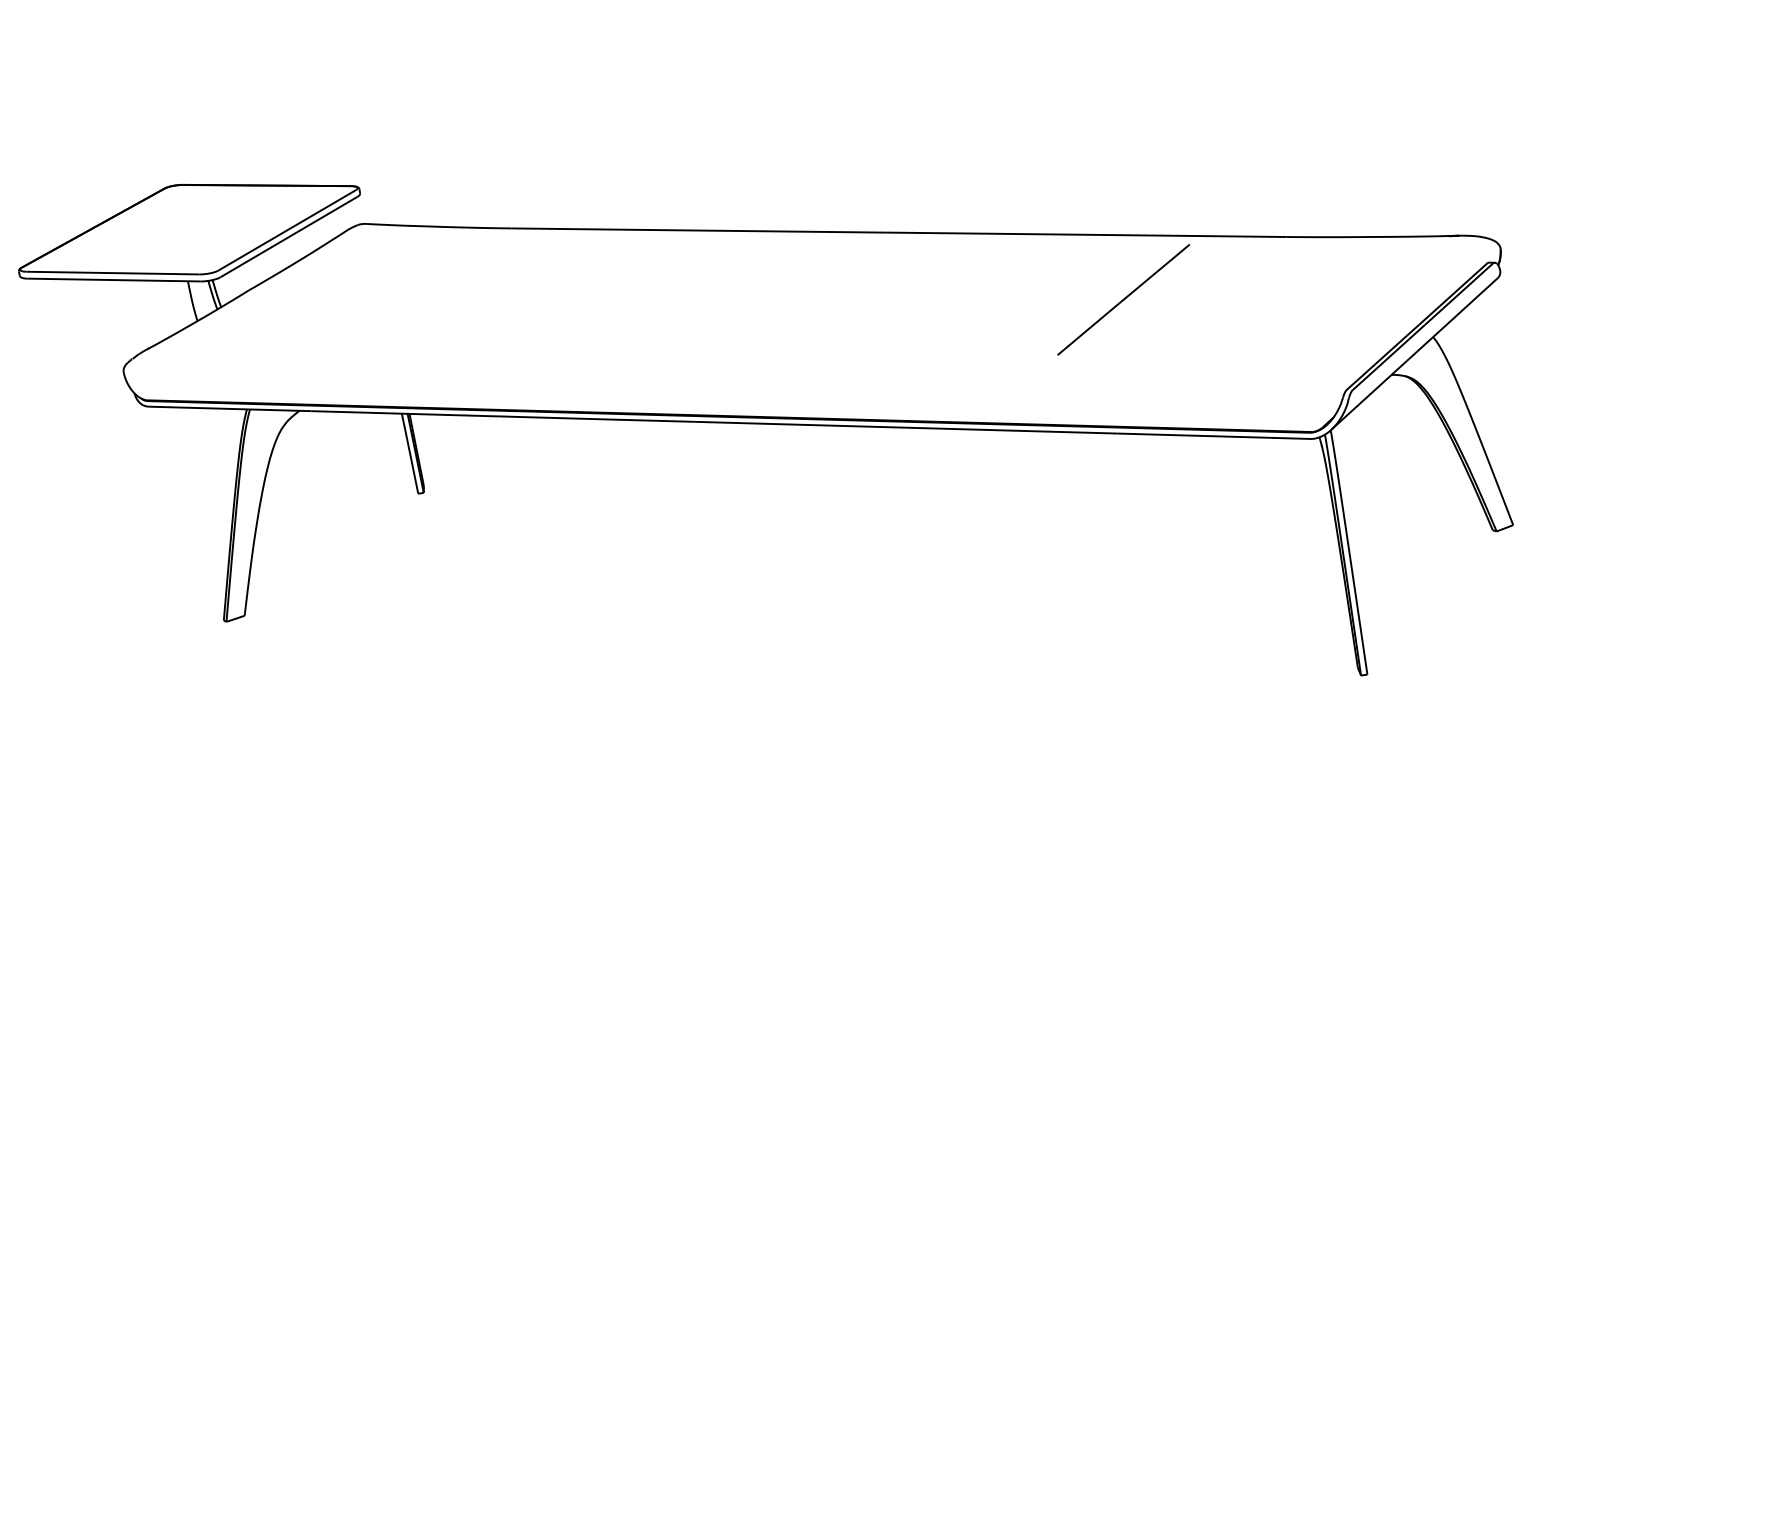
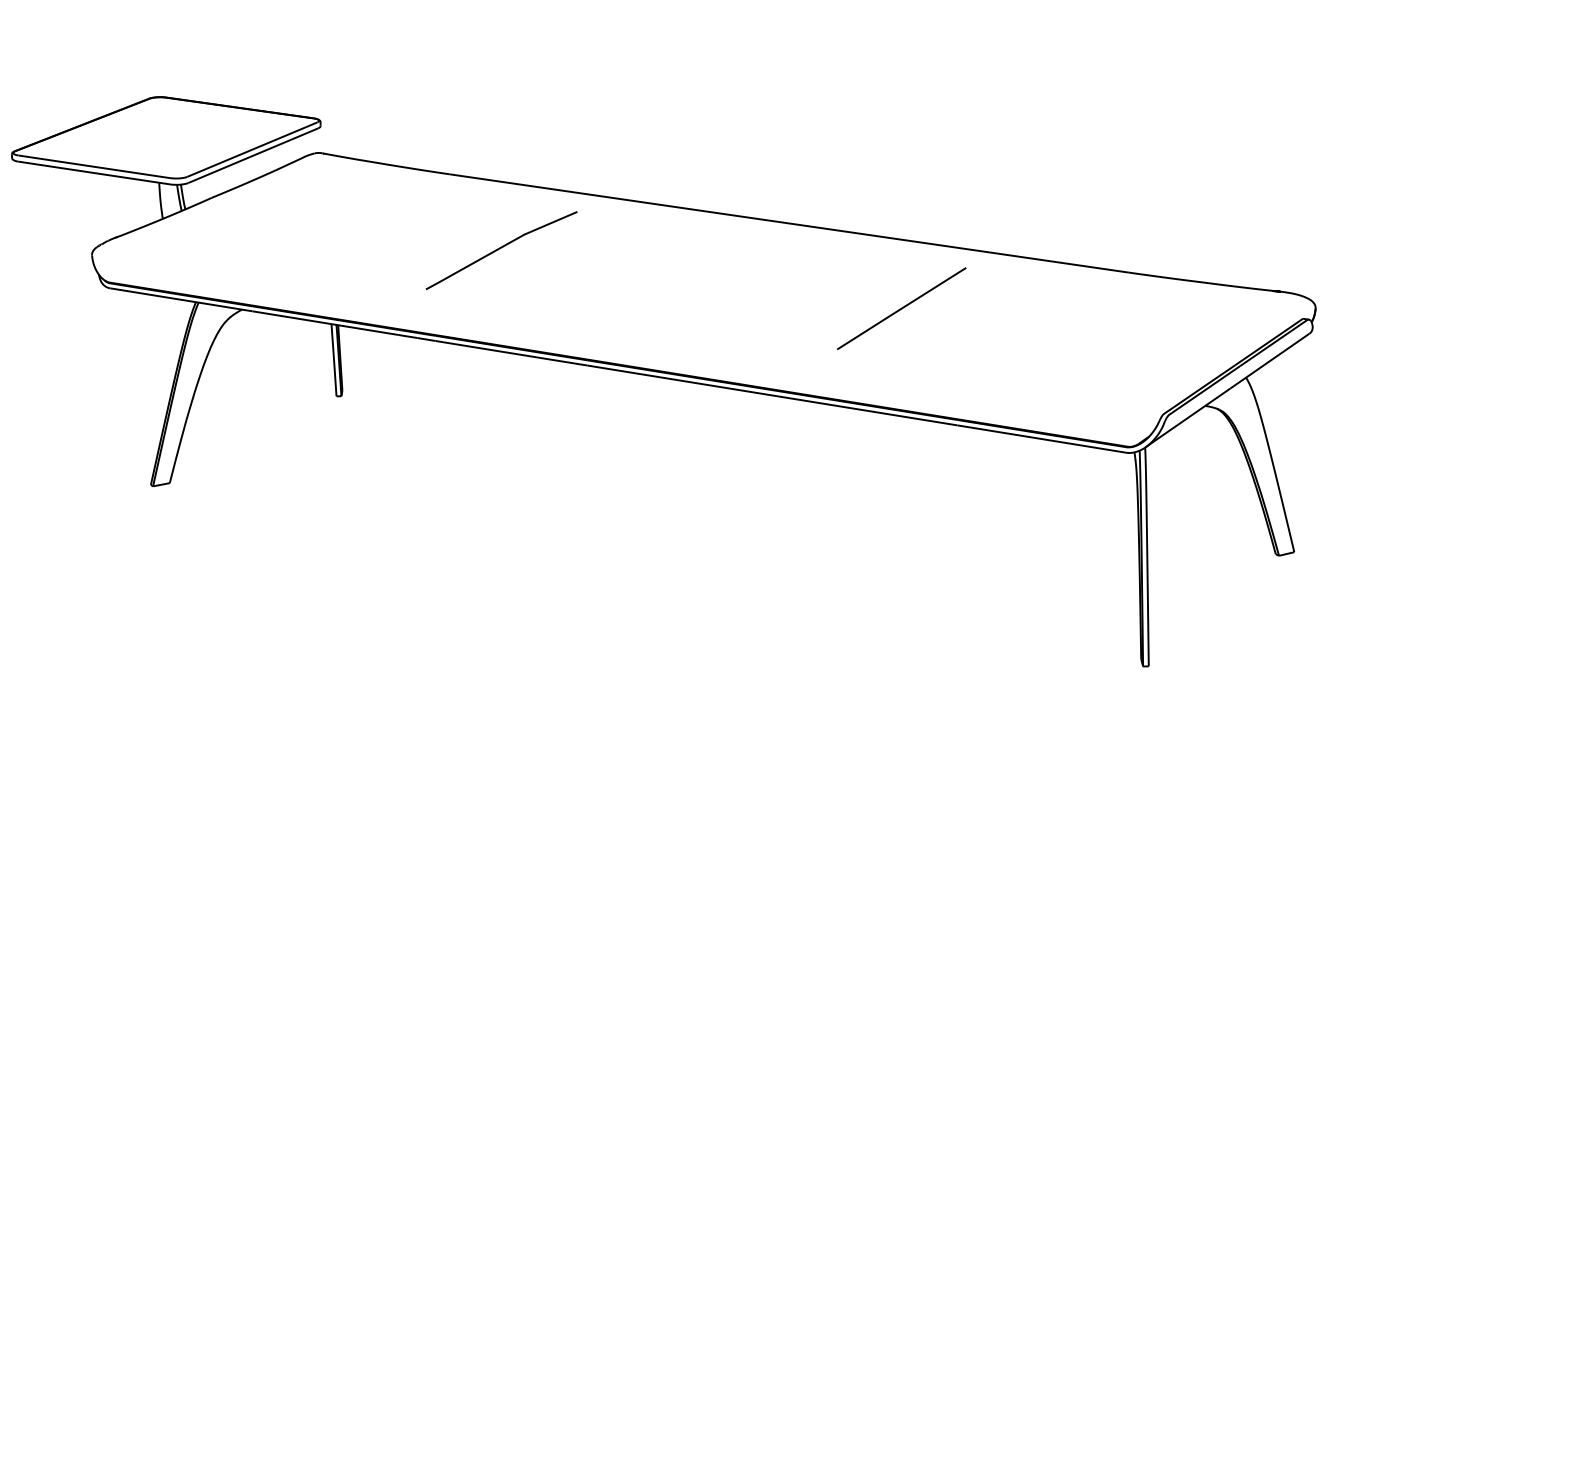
line: (1123, 299) -> (901, 308), moved
line: (579, 304) -> (500, 249), added

